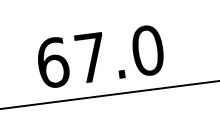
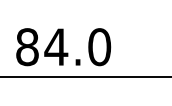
text: (72, 60) -> (42, 47), 67.0 -> 84.0

